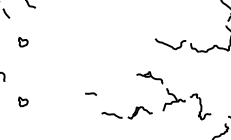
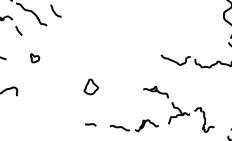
part: (81, 71) -> (90, 86), added
line: (90, 93) -> (90, 124), moved
part: (23, 102) -> (35, 115), removed

